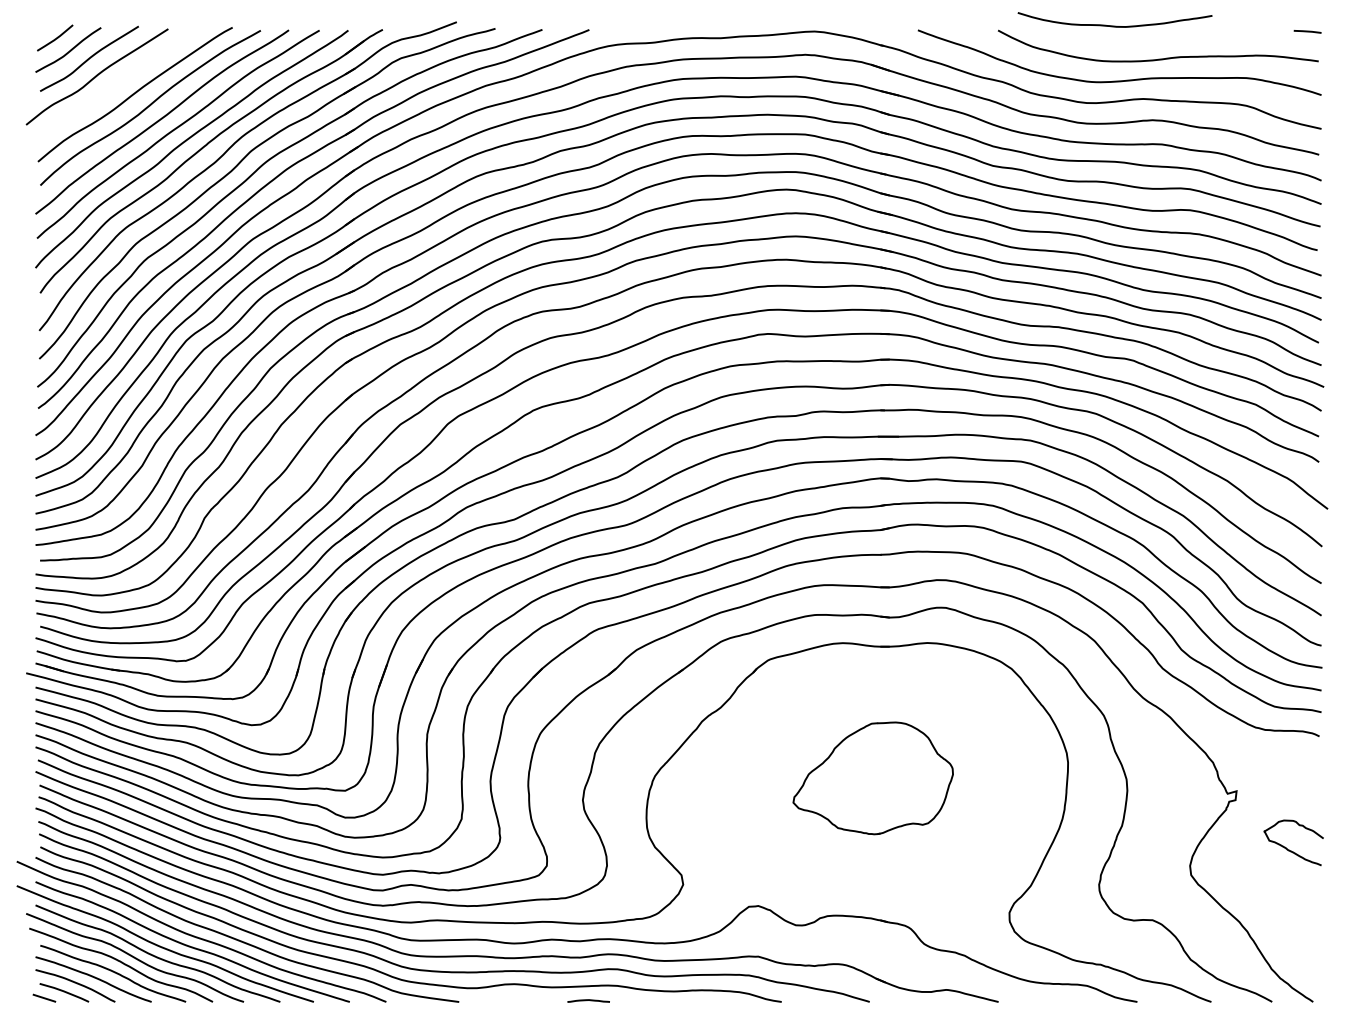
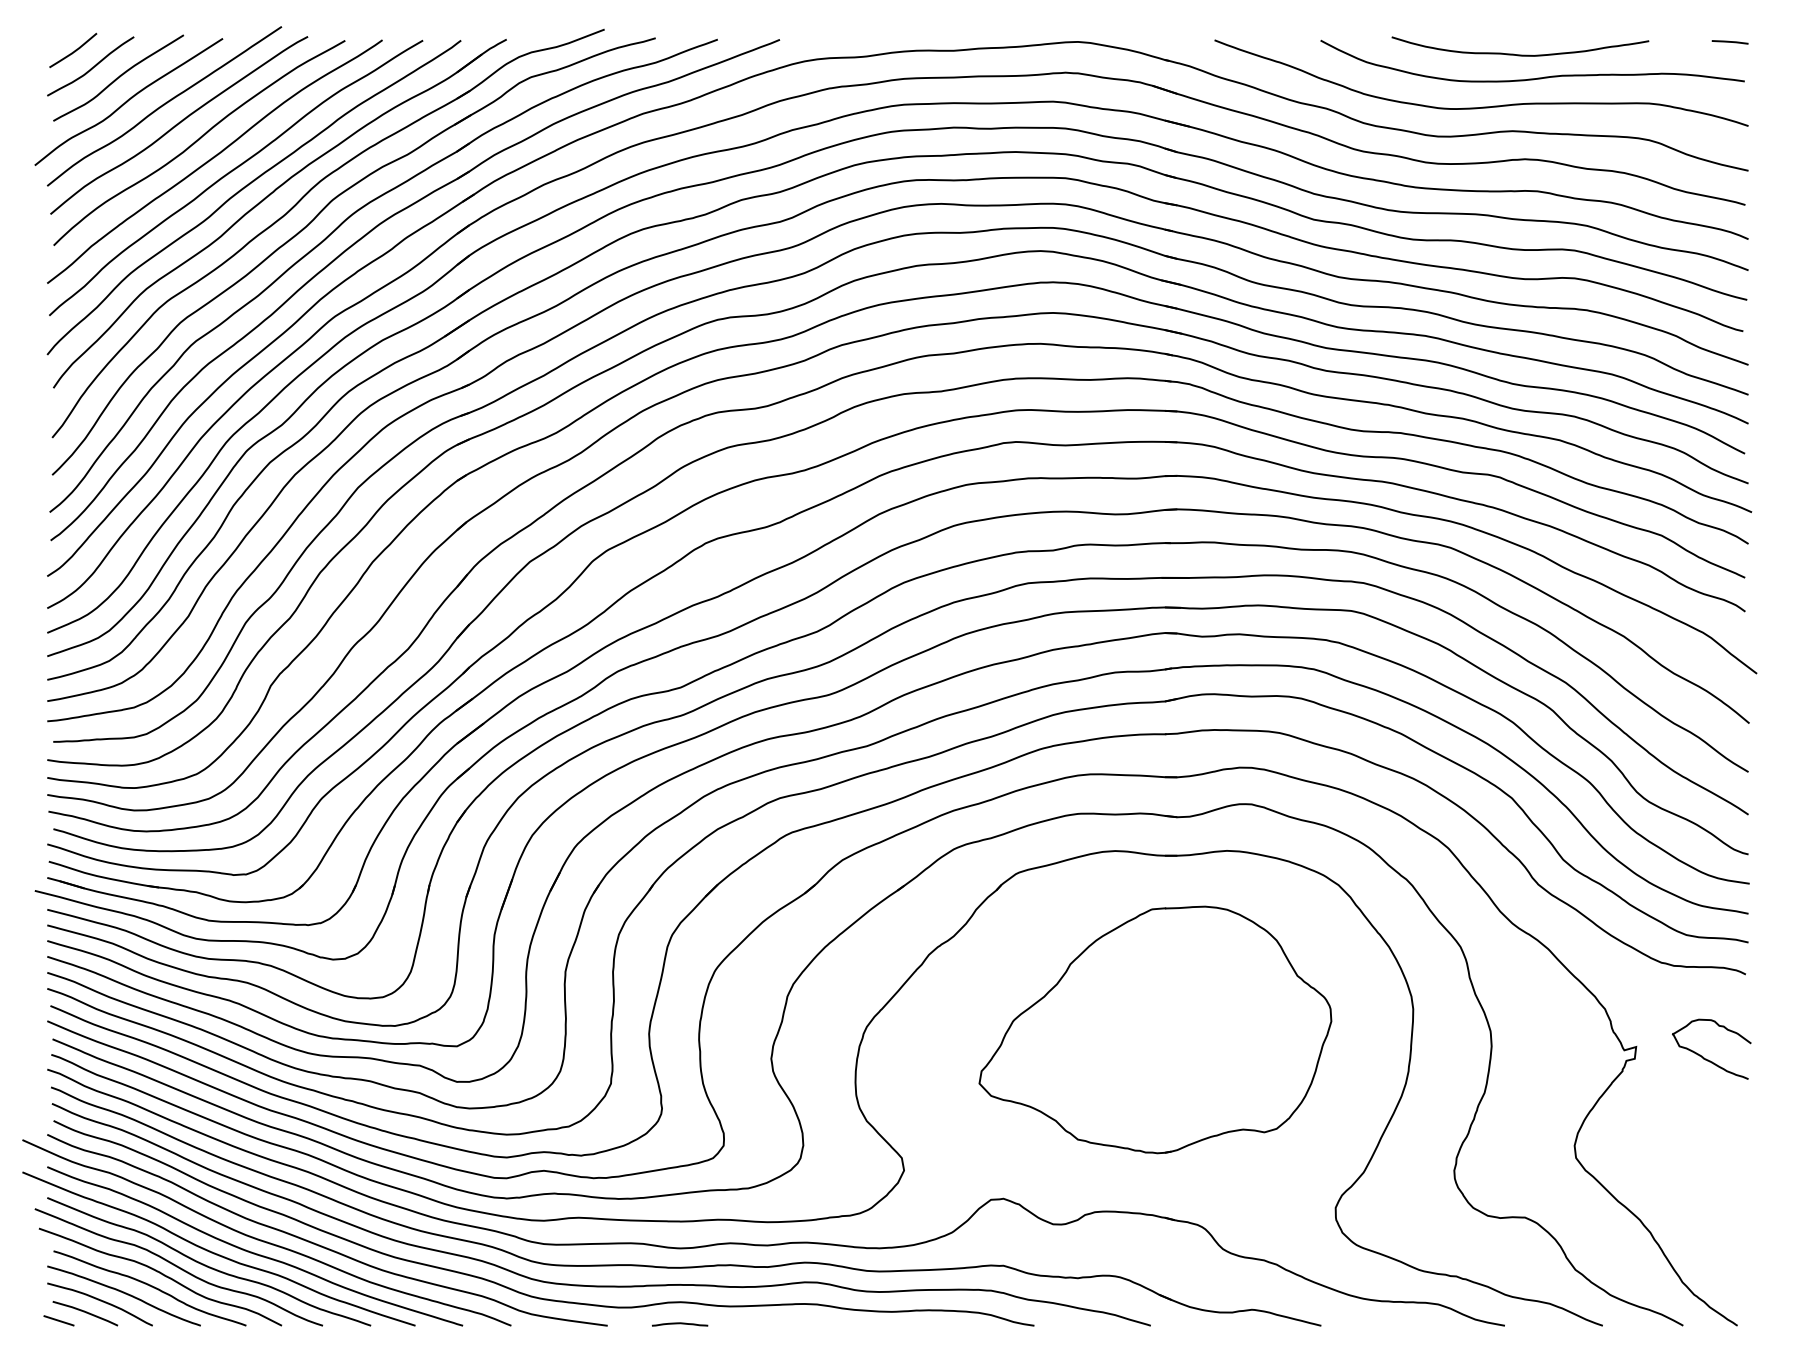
curve: (1115, 25) -> (1520, 54), moved
curve: (124, 79) -> (164, 105), added
part: (873, 778) -> (1155, 1029), size x1.67
curve: (1289, 849) -> (1706, 1058), moved
curve: (589, 1001) -> (680, 1324), moved

